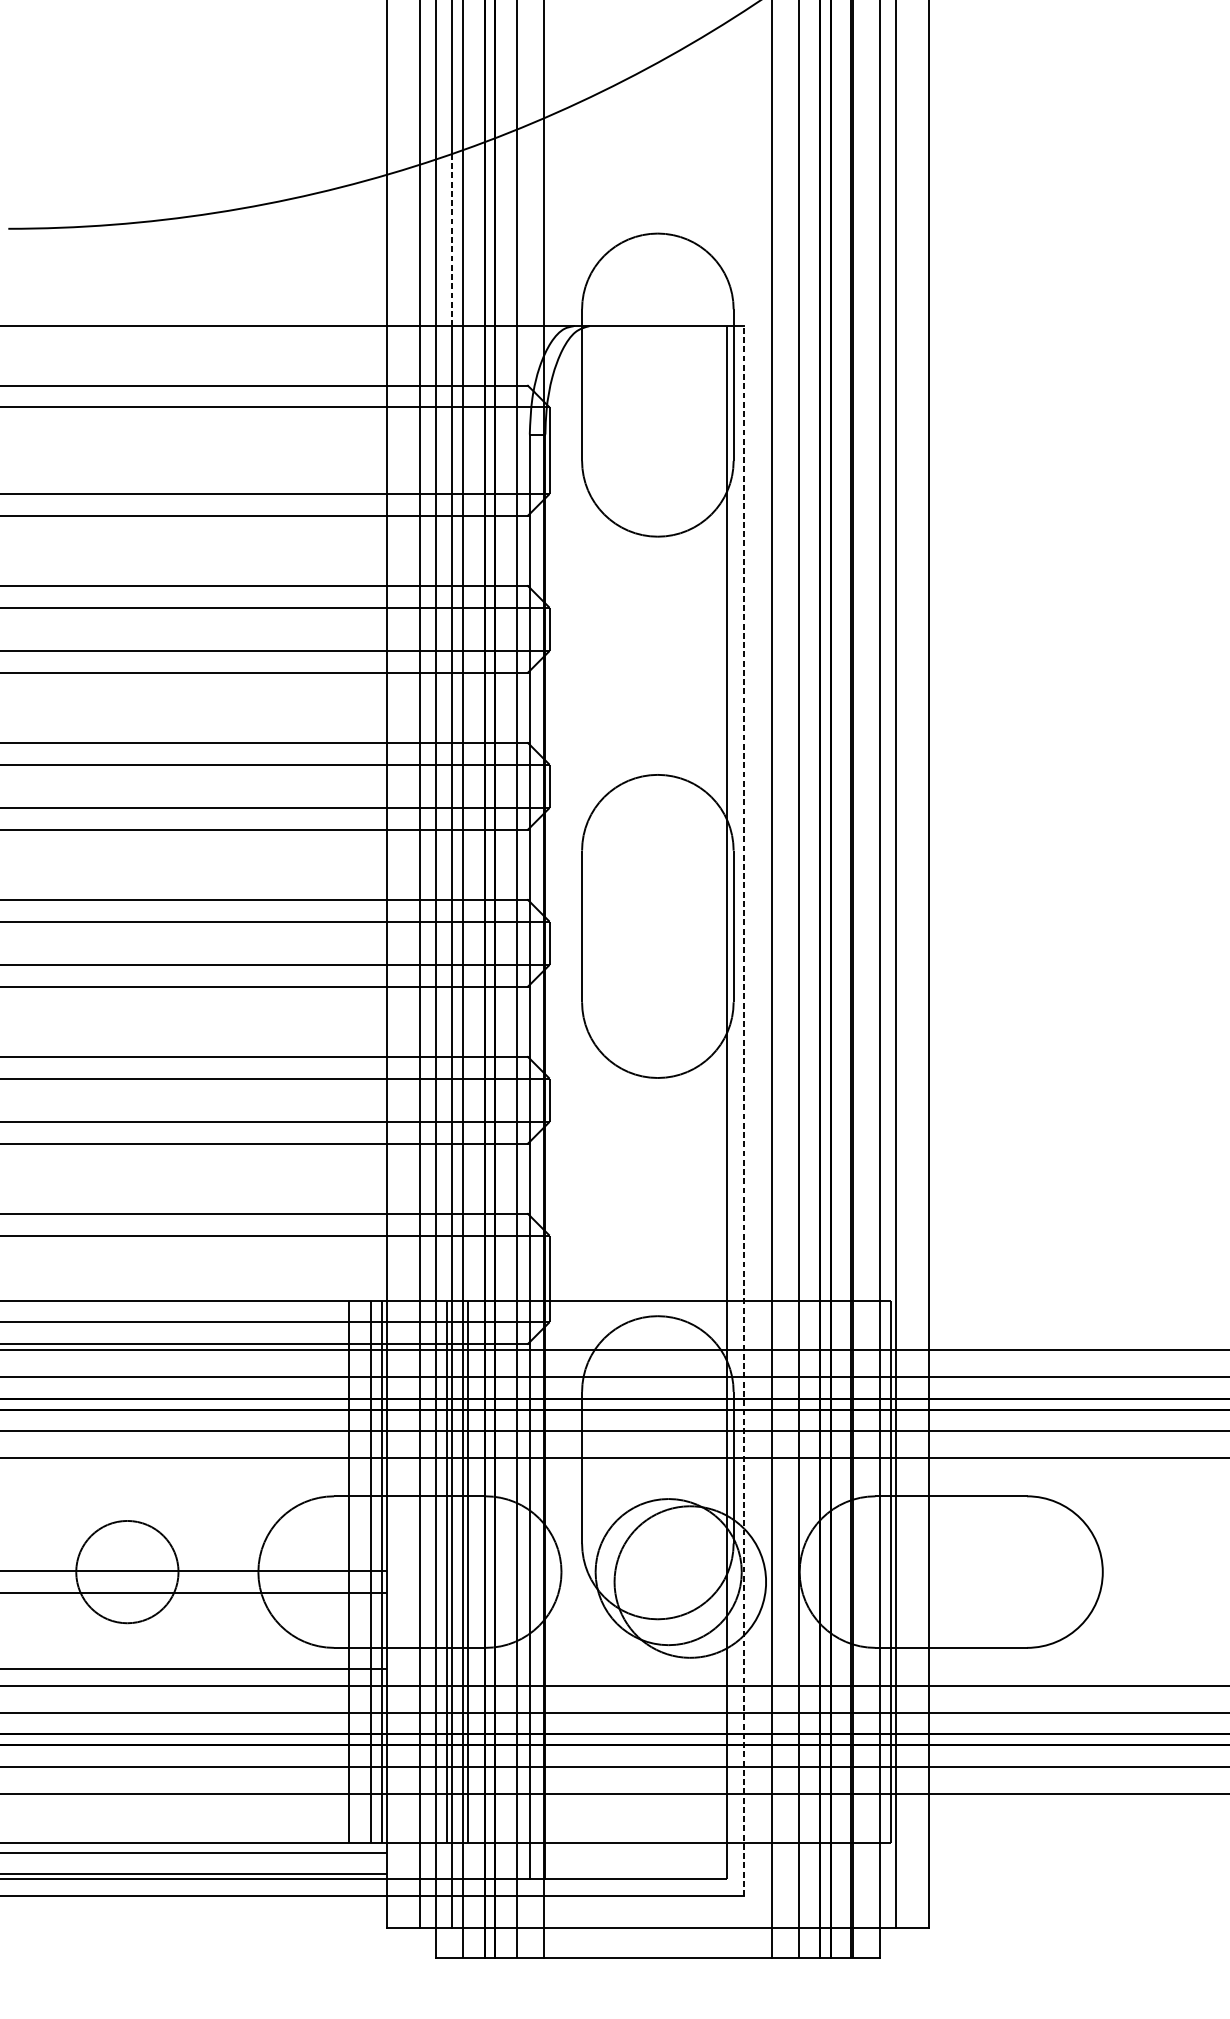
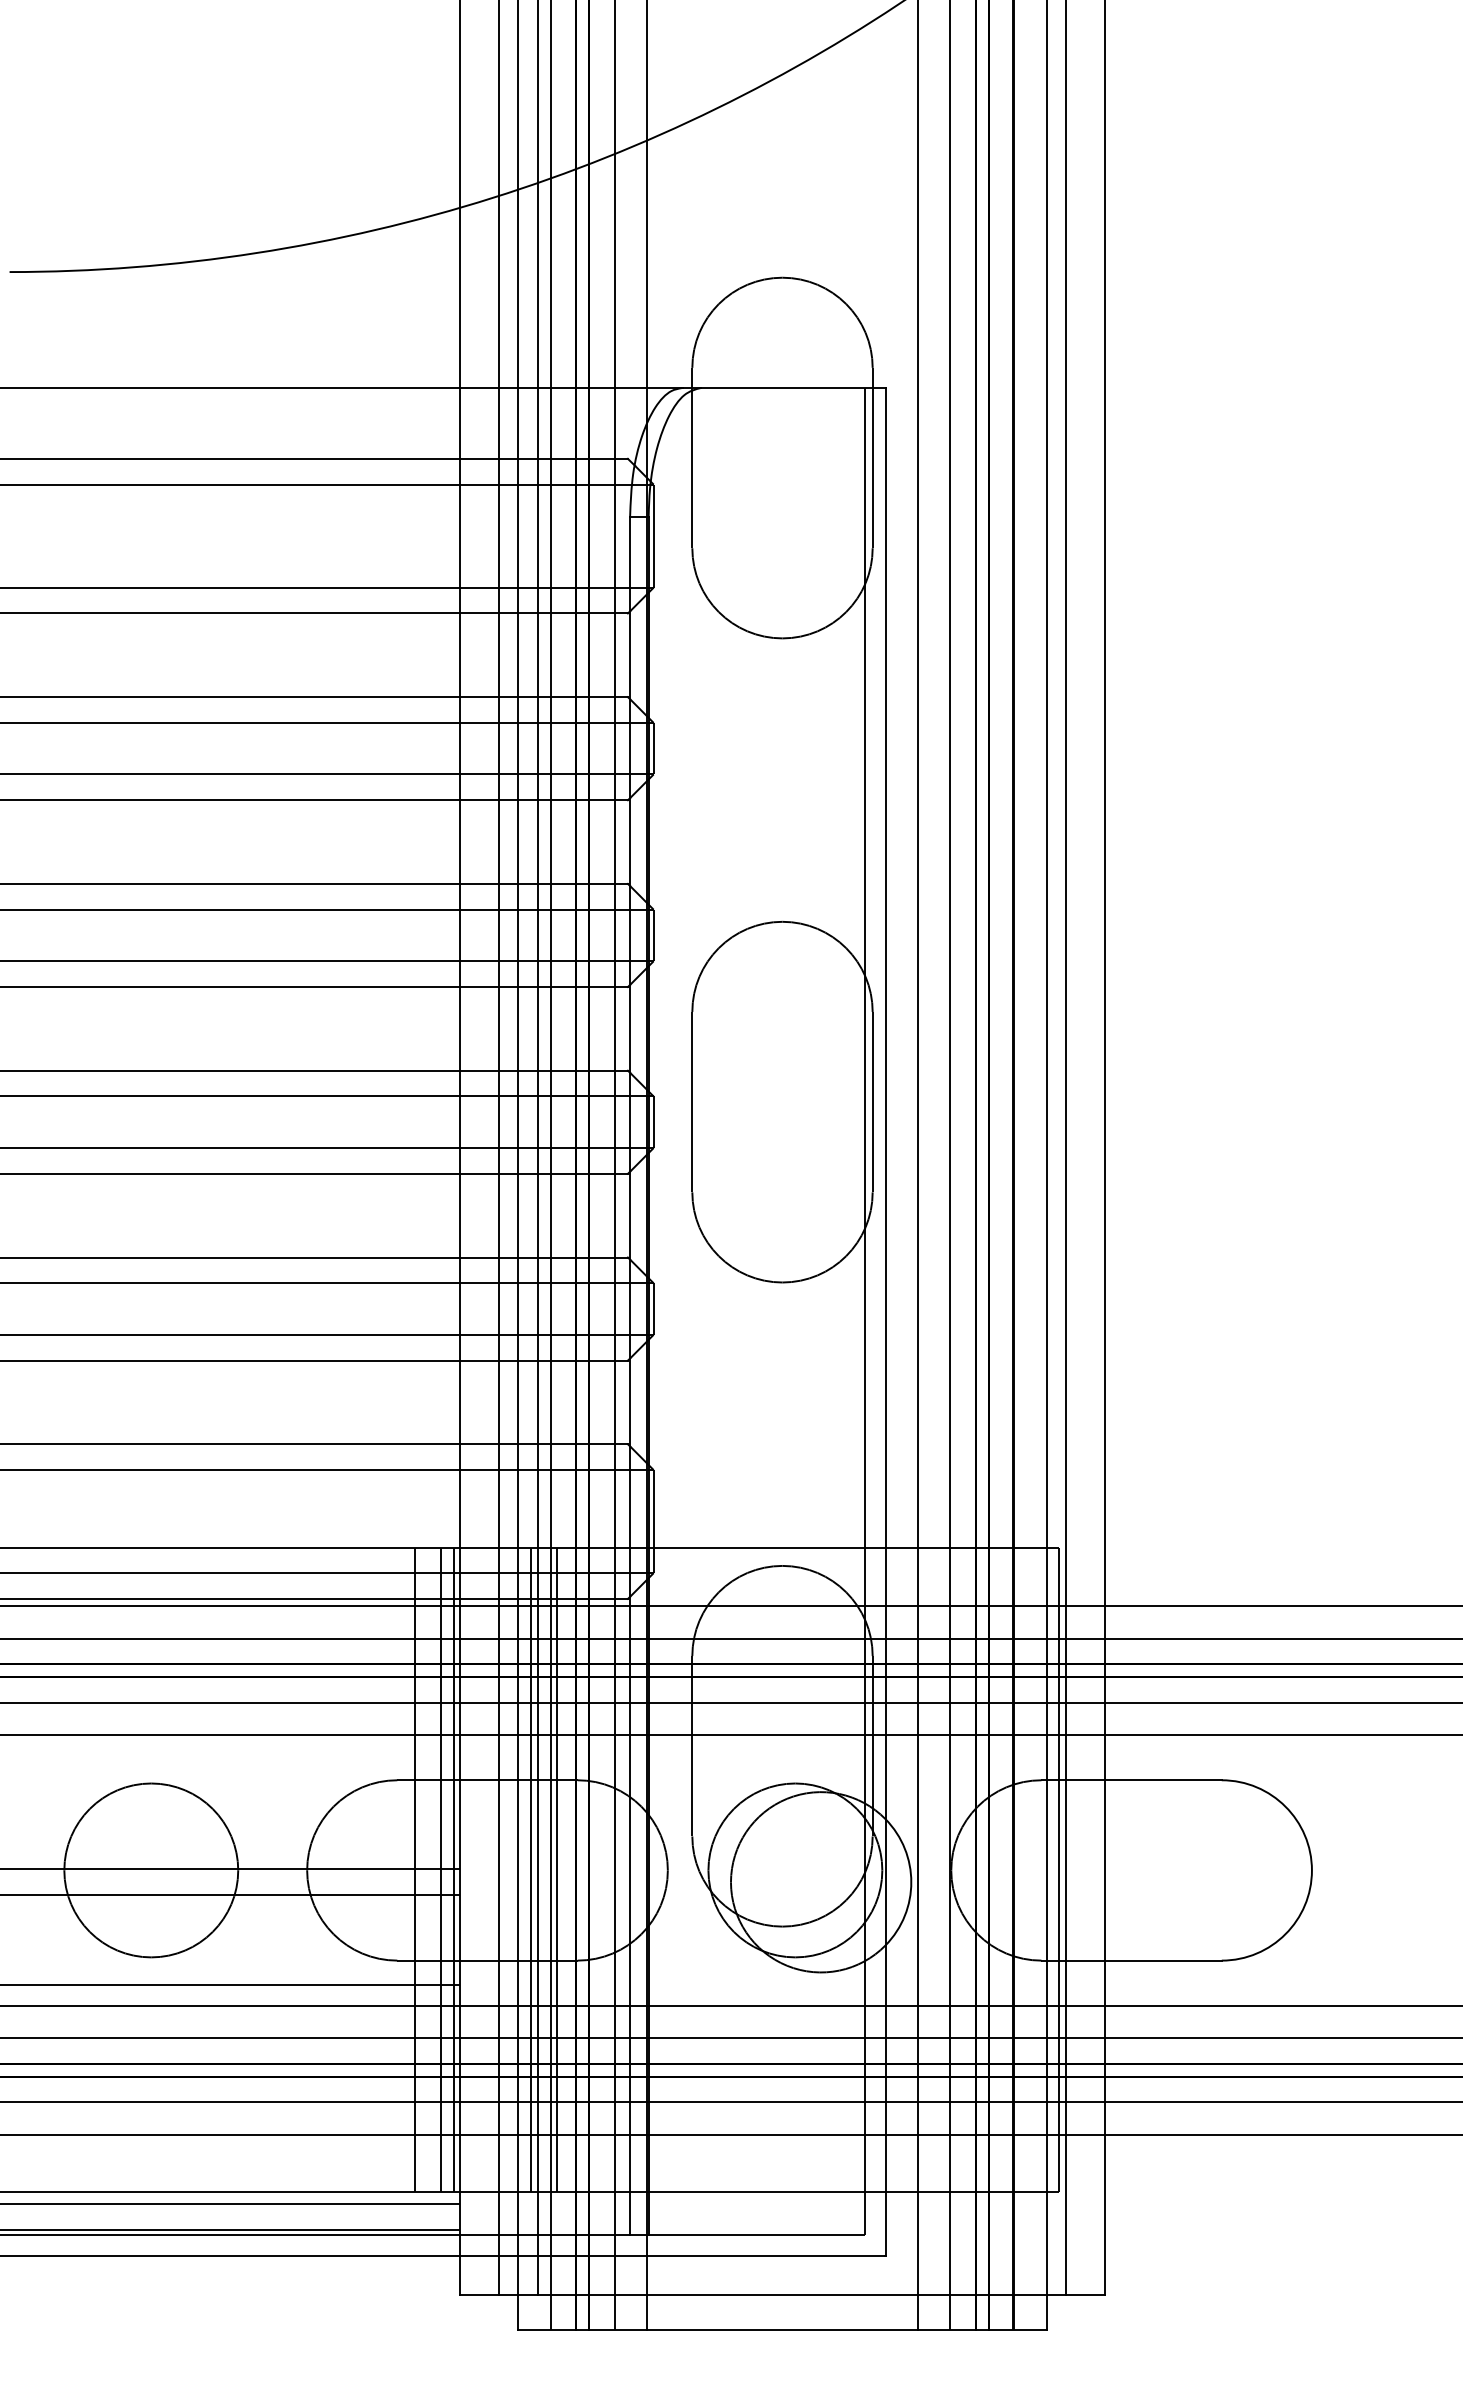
line: (451, 240) -> (537, 285), dashed -> solid
line: (744, 1110) -> (885, 1321), dashed -> solid
circle: (127, 1572) -> (151, 1870), size x1.43

